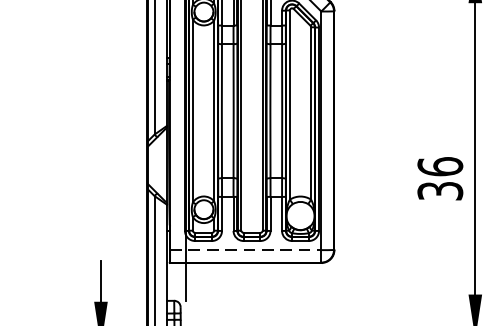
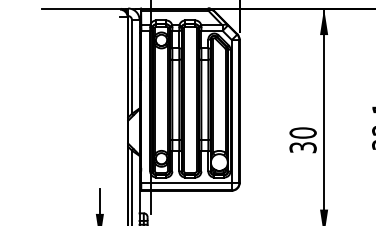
text: (439, 165) -> (302, 132), 36 -> 30
line: (247, 249) -> (187, 182), dashed -> solid

